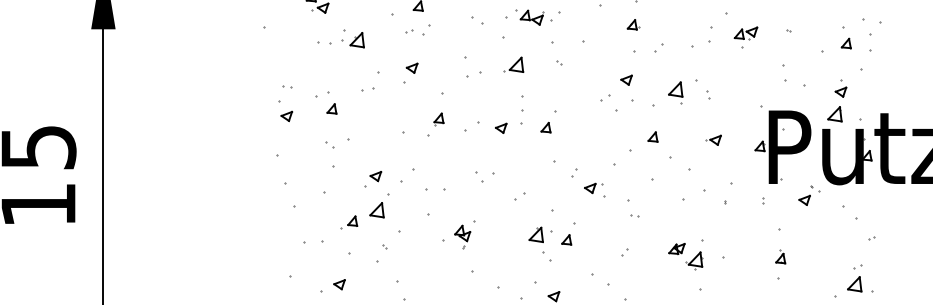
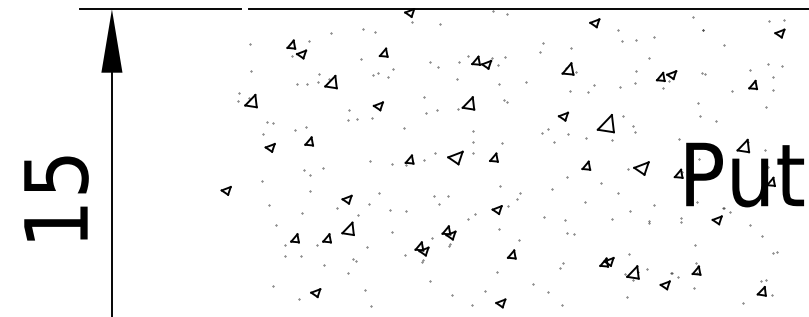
part: (633, 24) -> (569, 68), size x1.4
part: (260, 61) -> (247, 100), added
part: (840, 88) -> (748, 123), removed
part: (367, 89) -> (352, 119), moved
part: (675, 92) -> (605, 127), size x1.4
part: (438, 119) -> (409, 160), moved
part: (500, 128) -> (454, 158), size x1.6
part: (713, 140) -> (638, 168), size x1.6
part: (235, 165) -> (225, 190), added
part: (594, 188) -> (500, 210), moved
part: (493, 219) -> (448, 236), added
part: (311, 222) -> (291, 239), added
part: (539, 239) -> (488, 254), removed
part: (693, 260) -> (631, 273), moved
part: (749, 271) -> (669, 281), added
part: (859, 278) -> (764, 287), size x0.7

